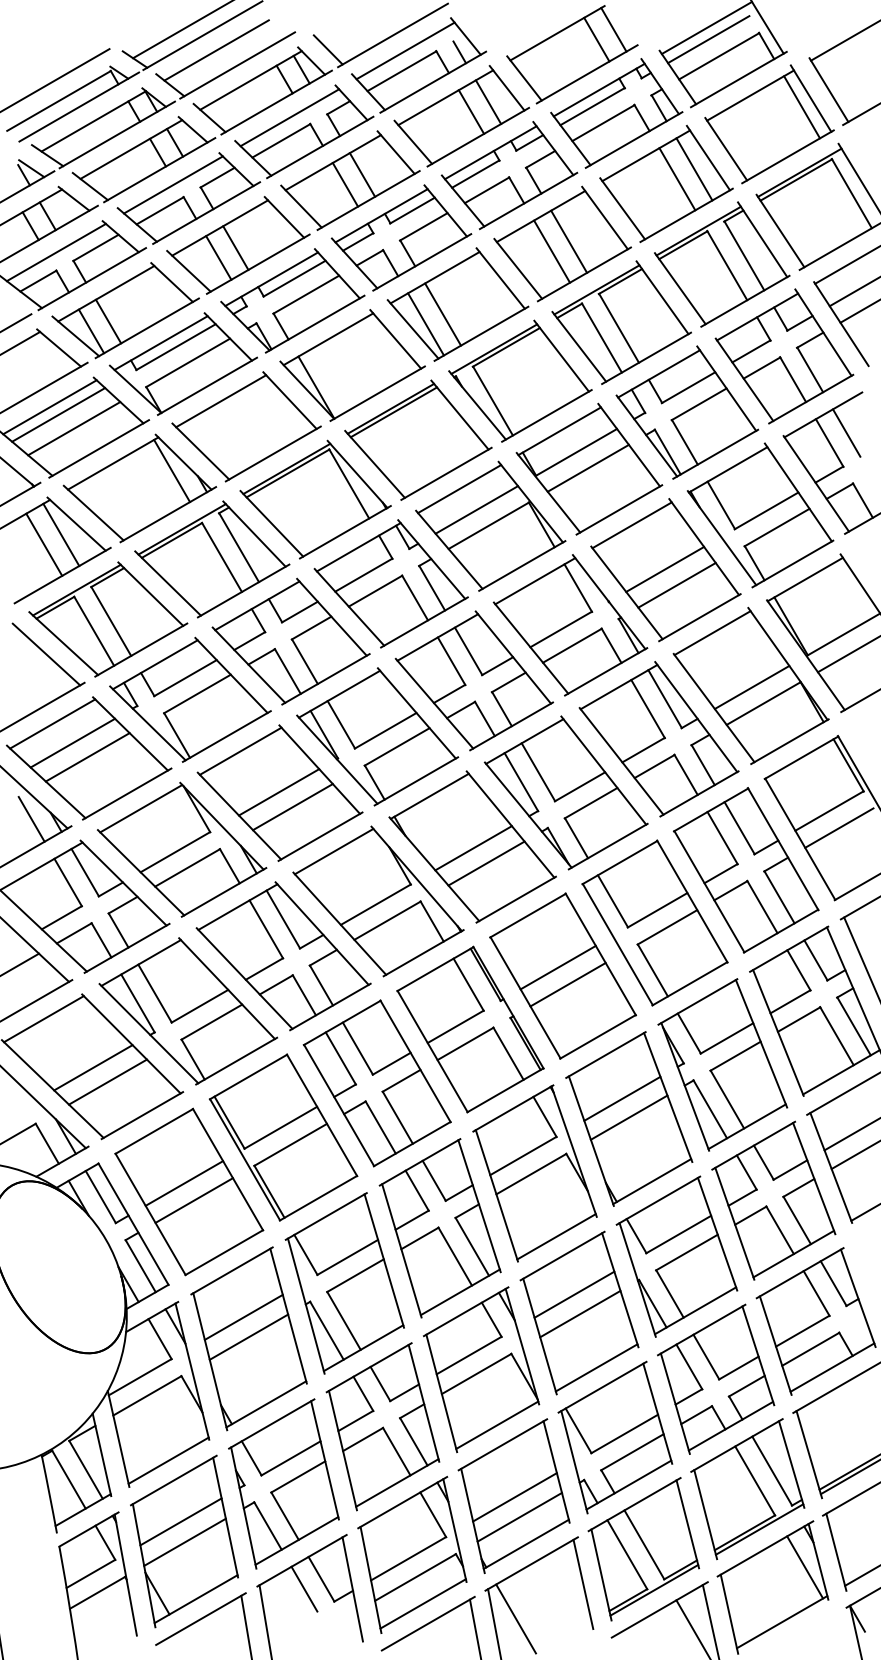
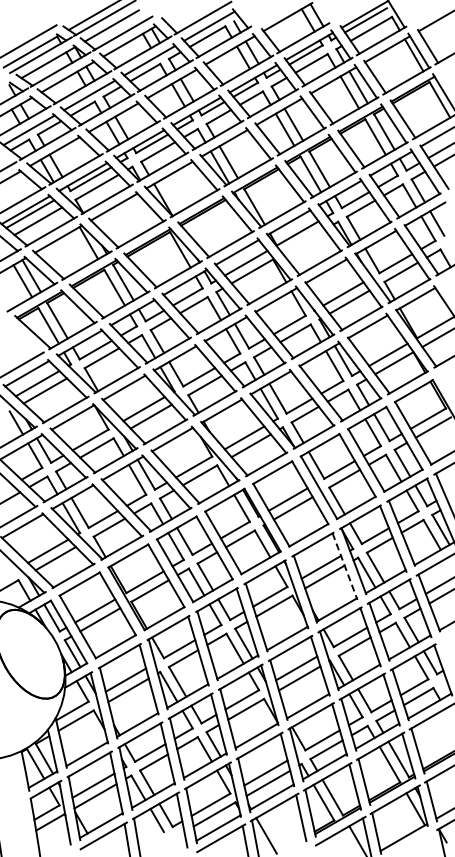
line: (587, 467) -> (303, 241), removed
line: (45, 653) -> (23, 337), removed
line: (669, 1097) -> (345, 566), solid -> dashed

